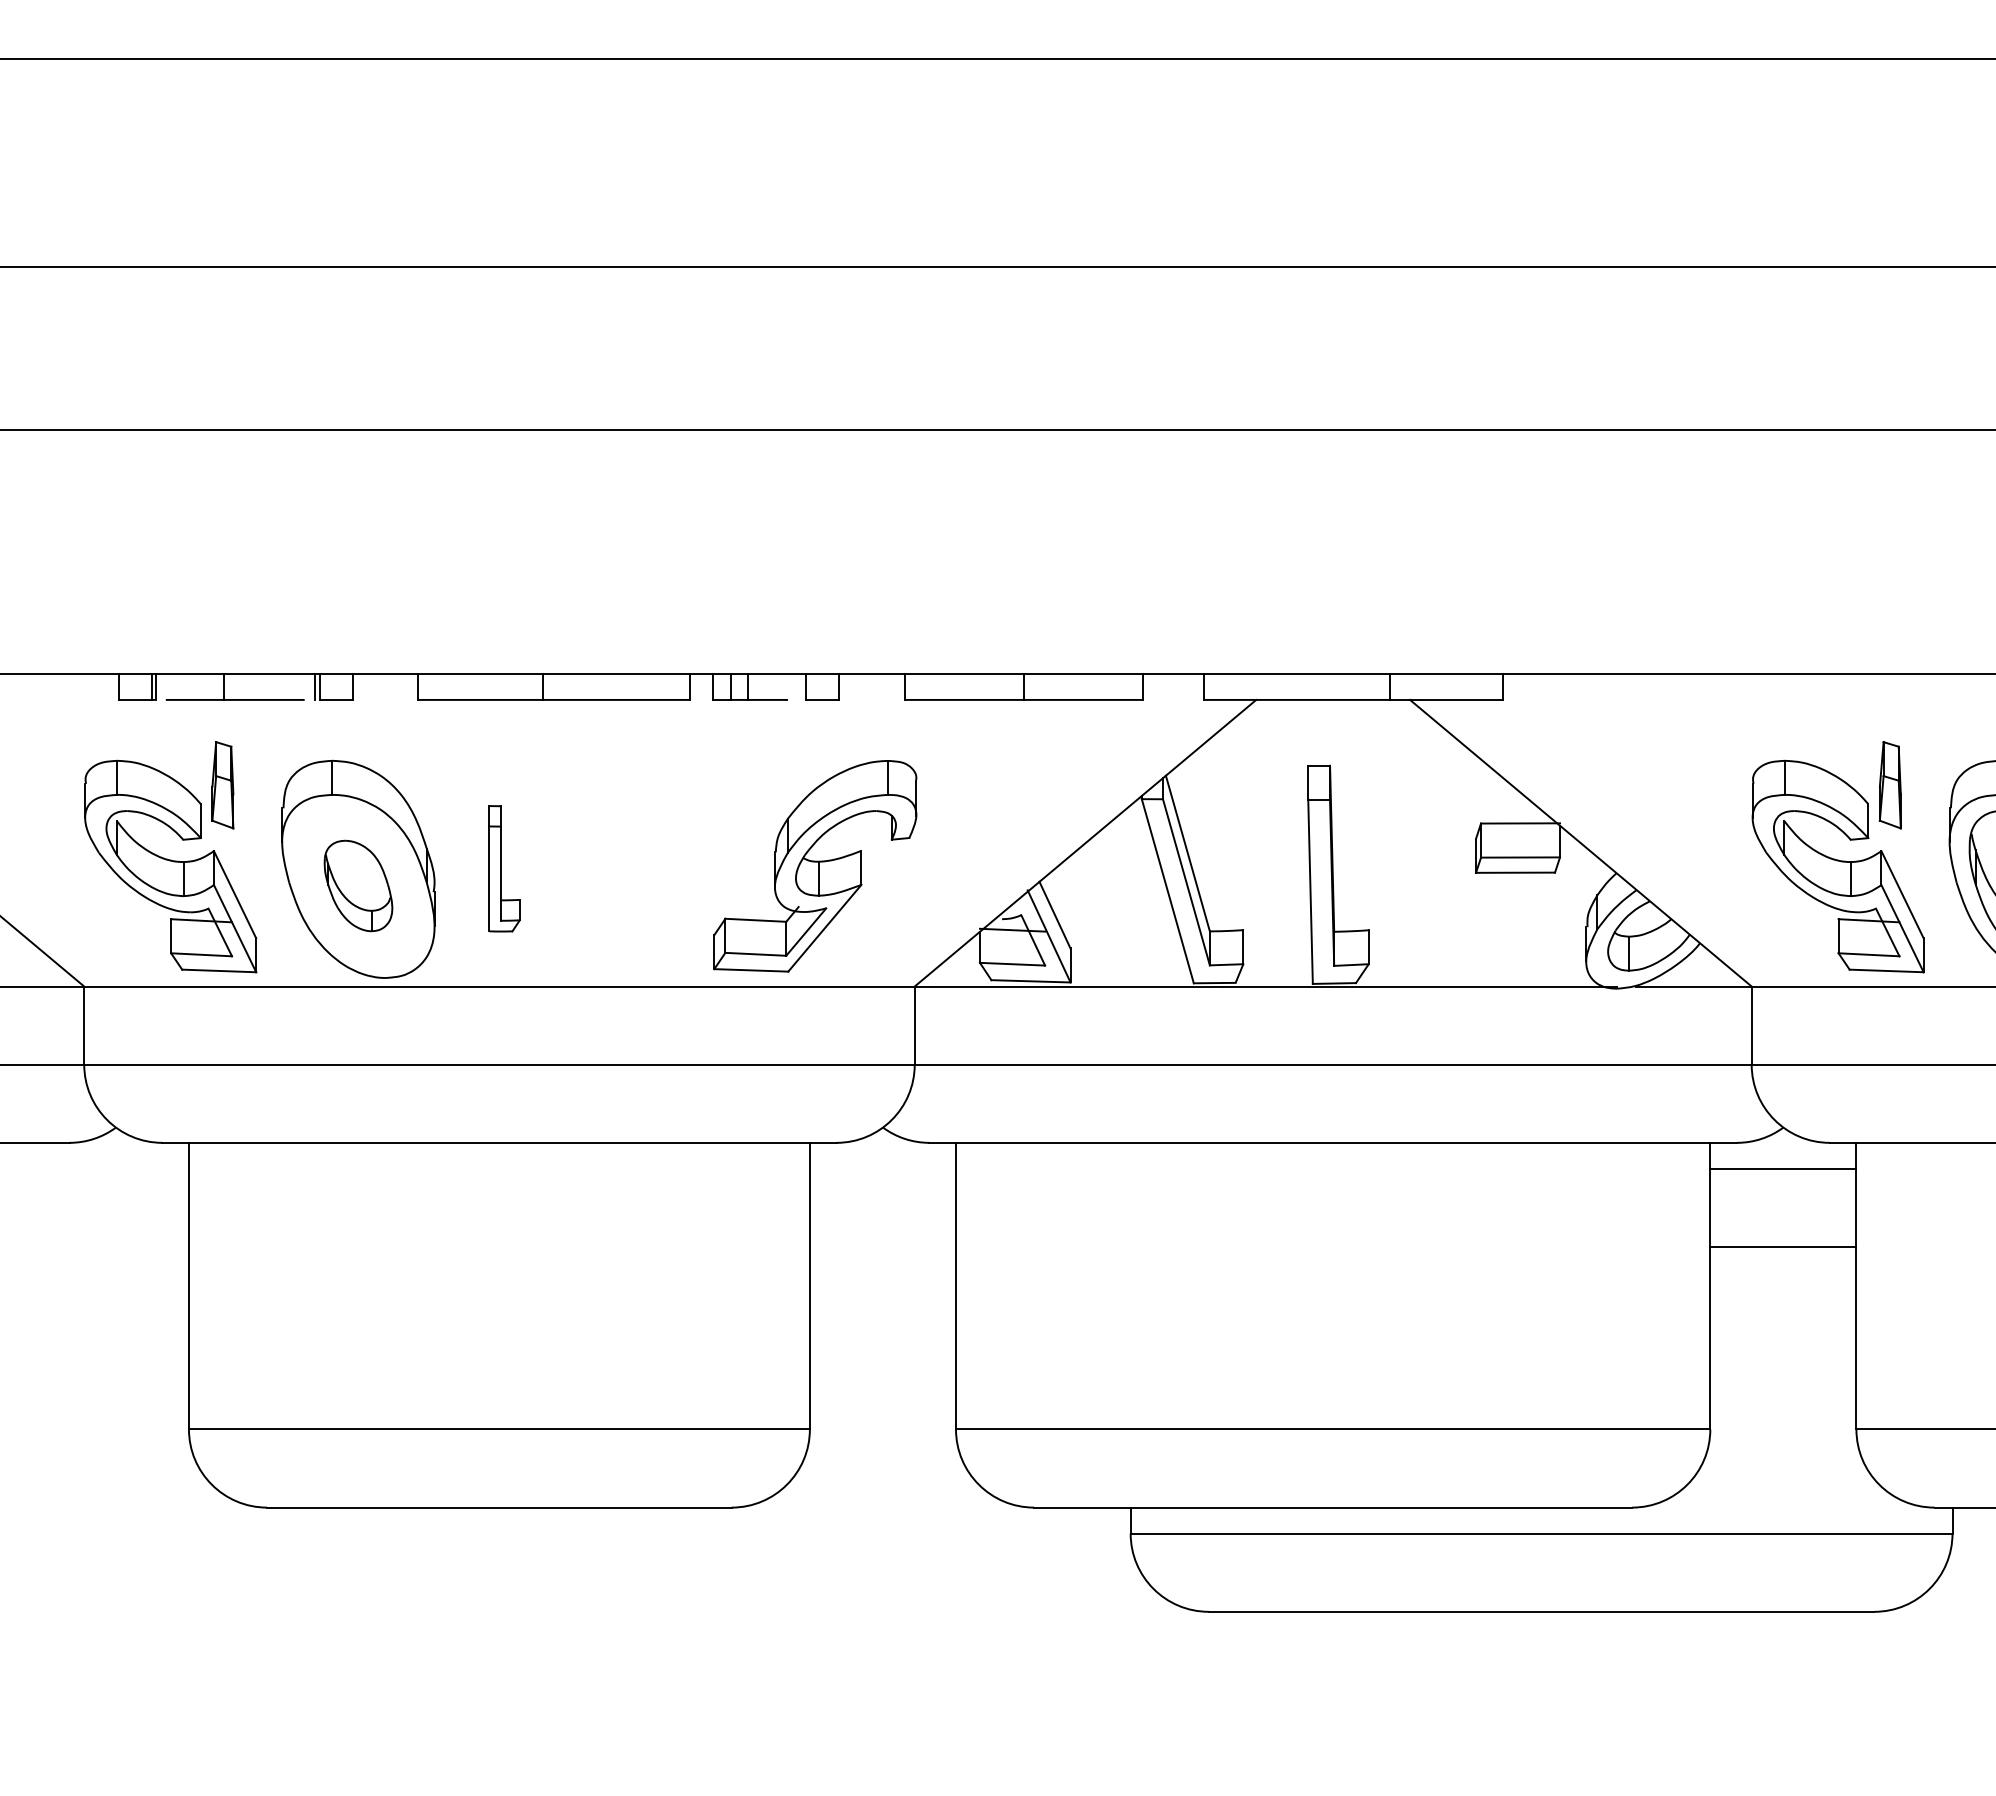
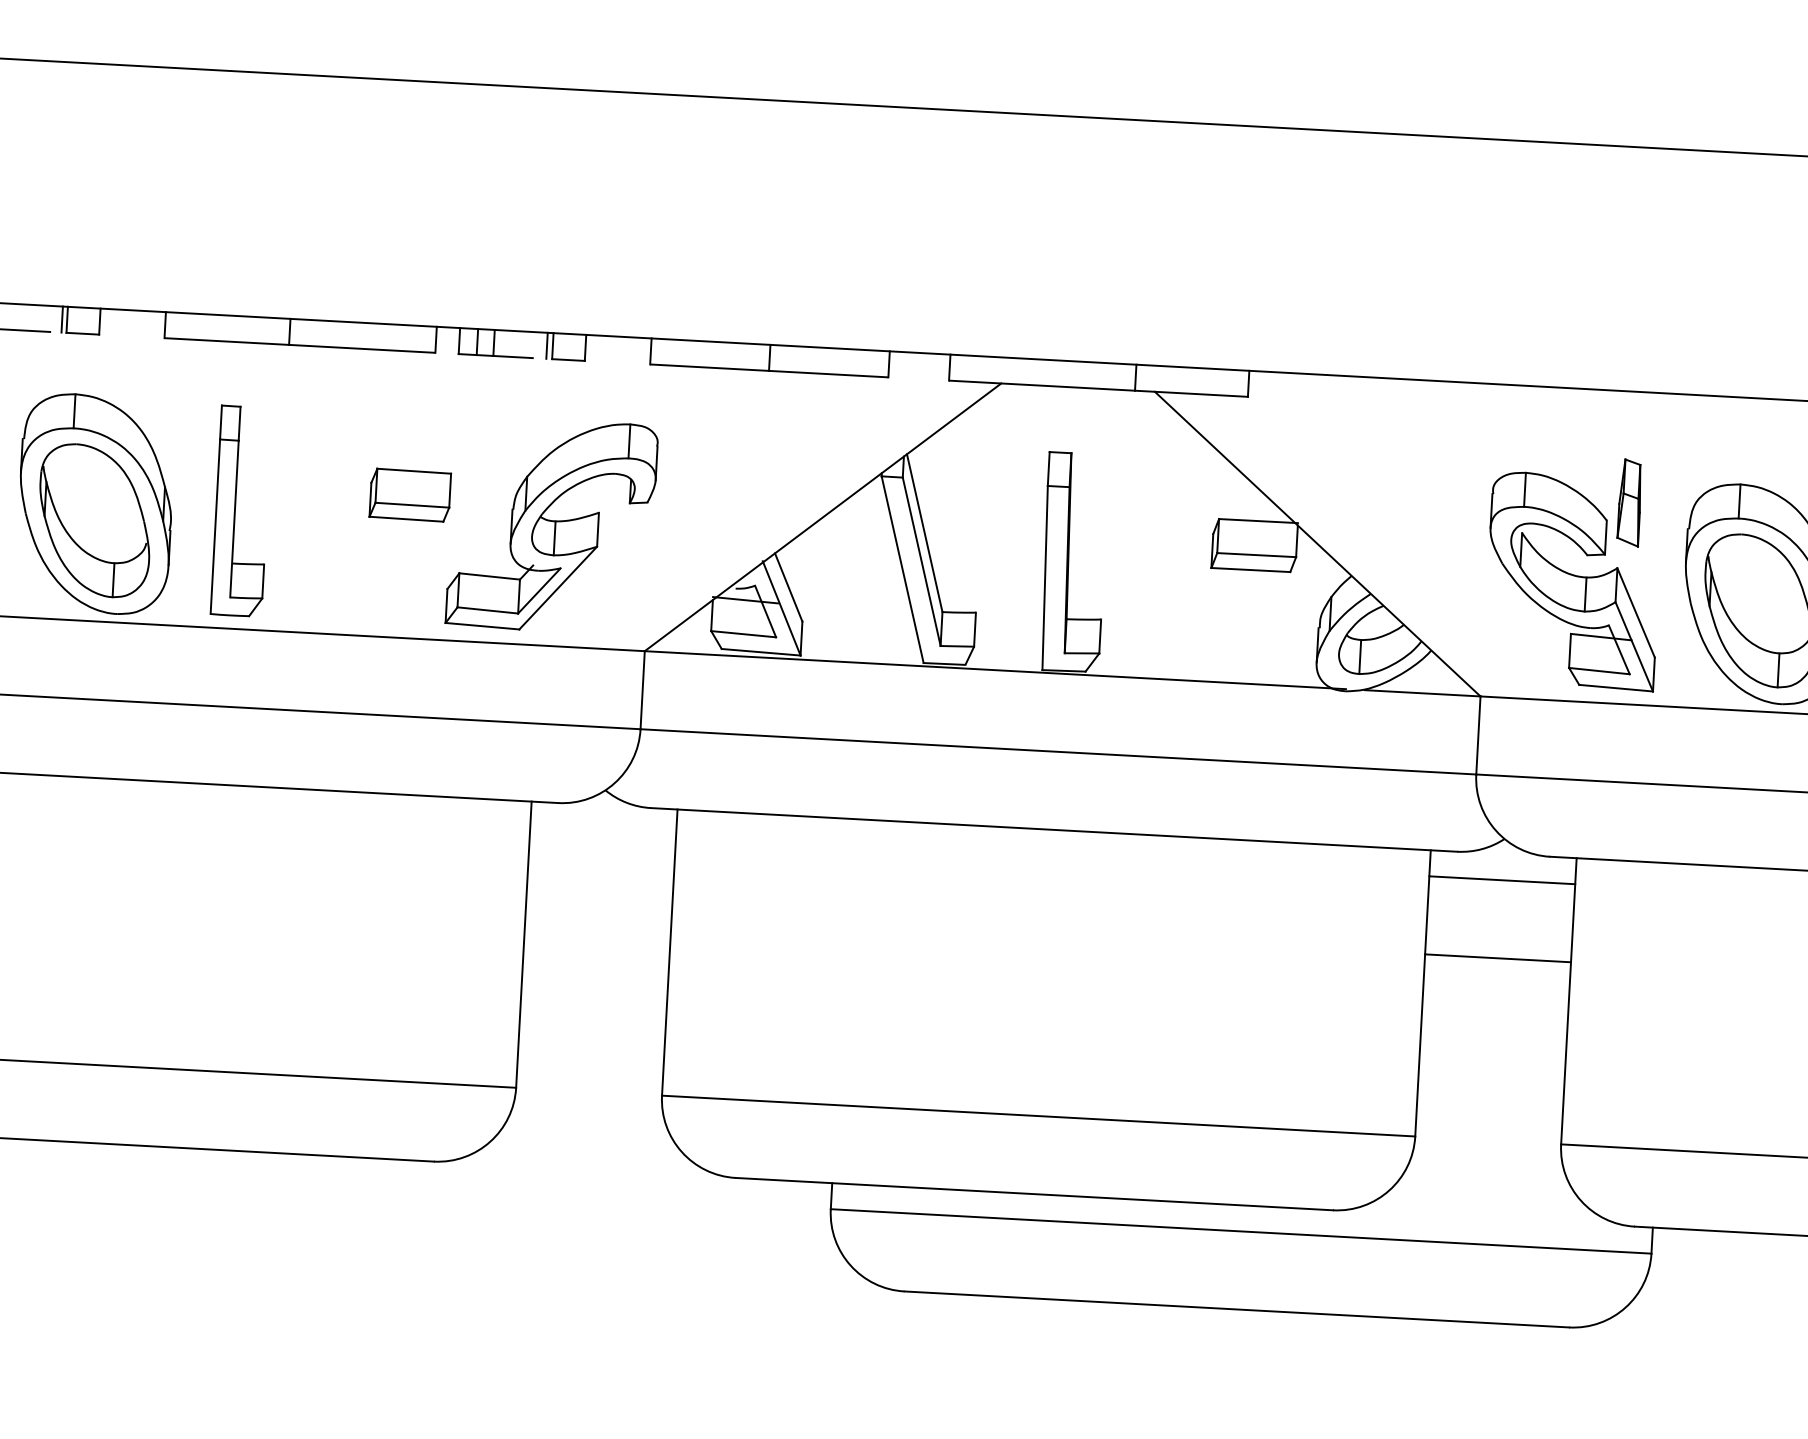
line: (800, 686) -> (546, 345), added
part: (671, 843) -> (409, 495), added
part: (504, 868) -> (241, 511), size x1.67
part: (358, 885) -> (94, 520), size x1.67

